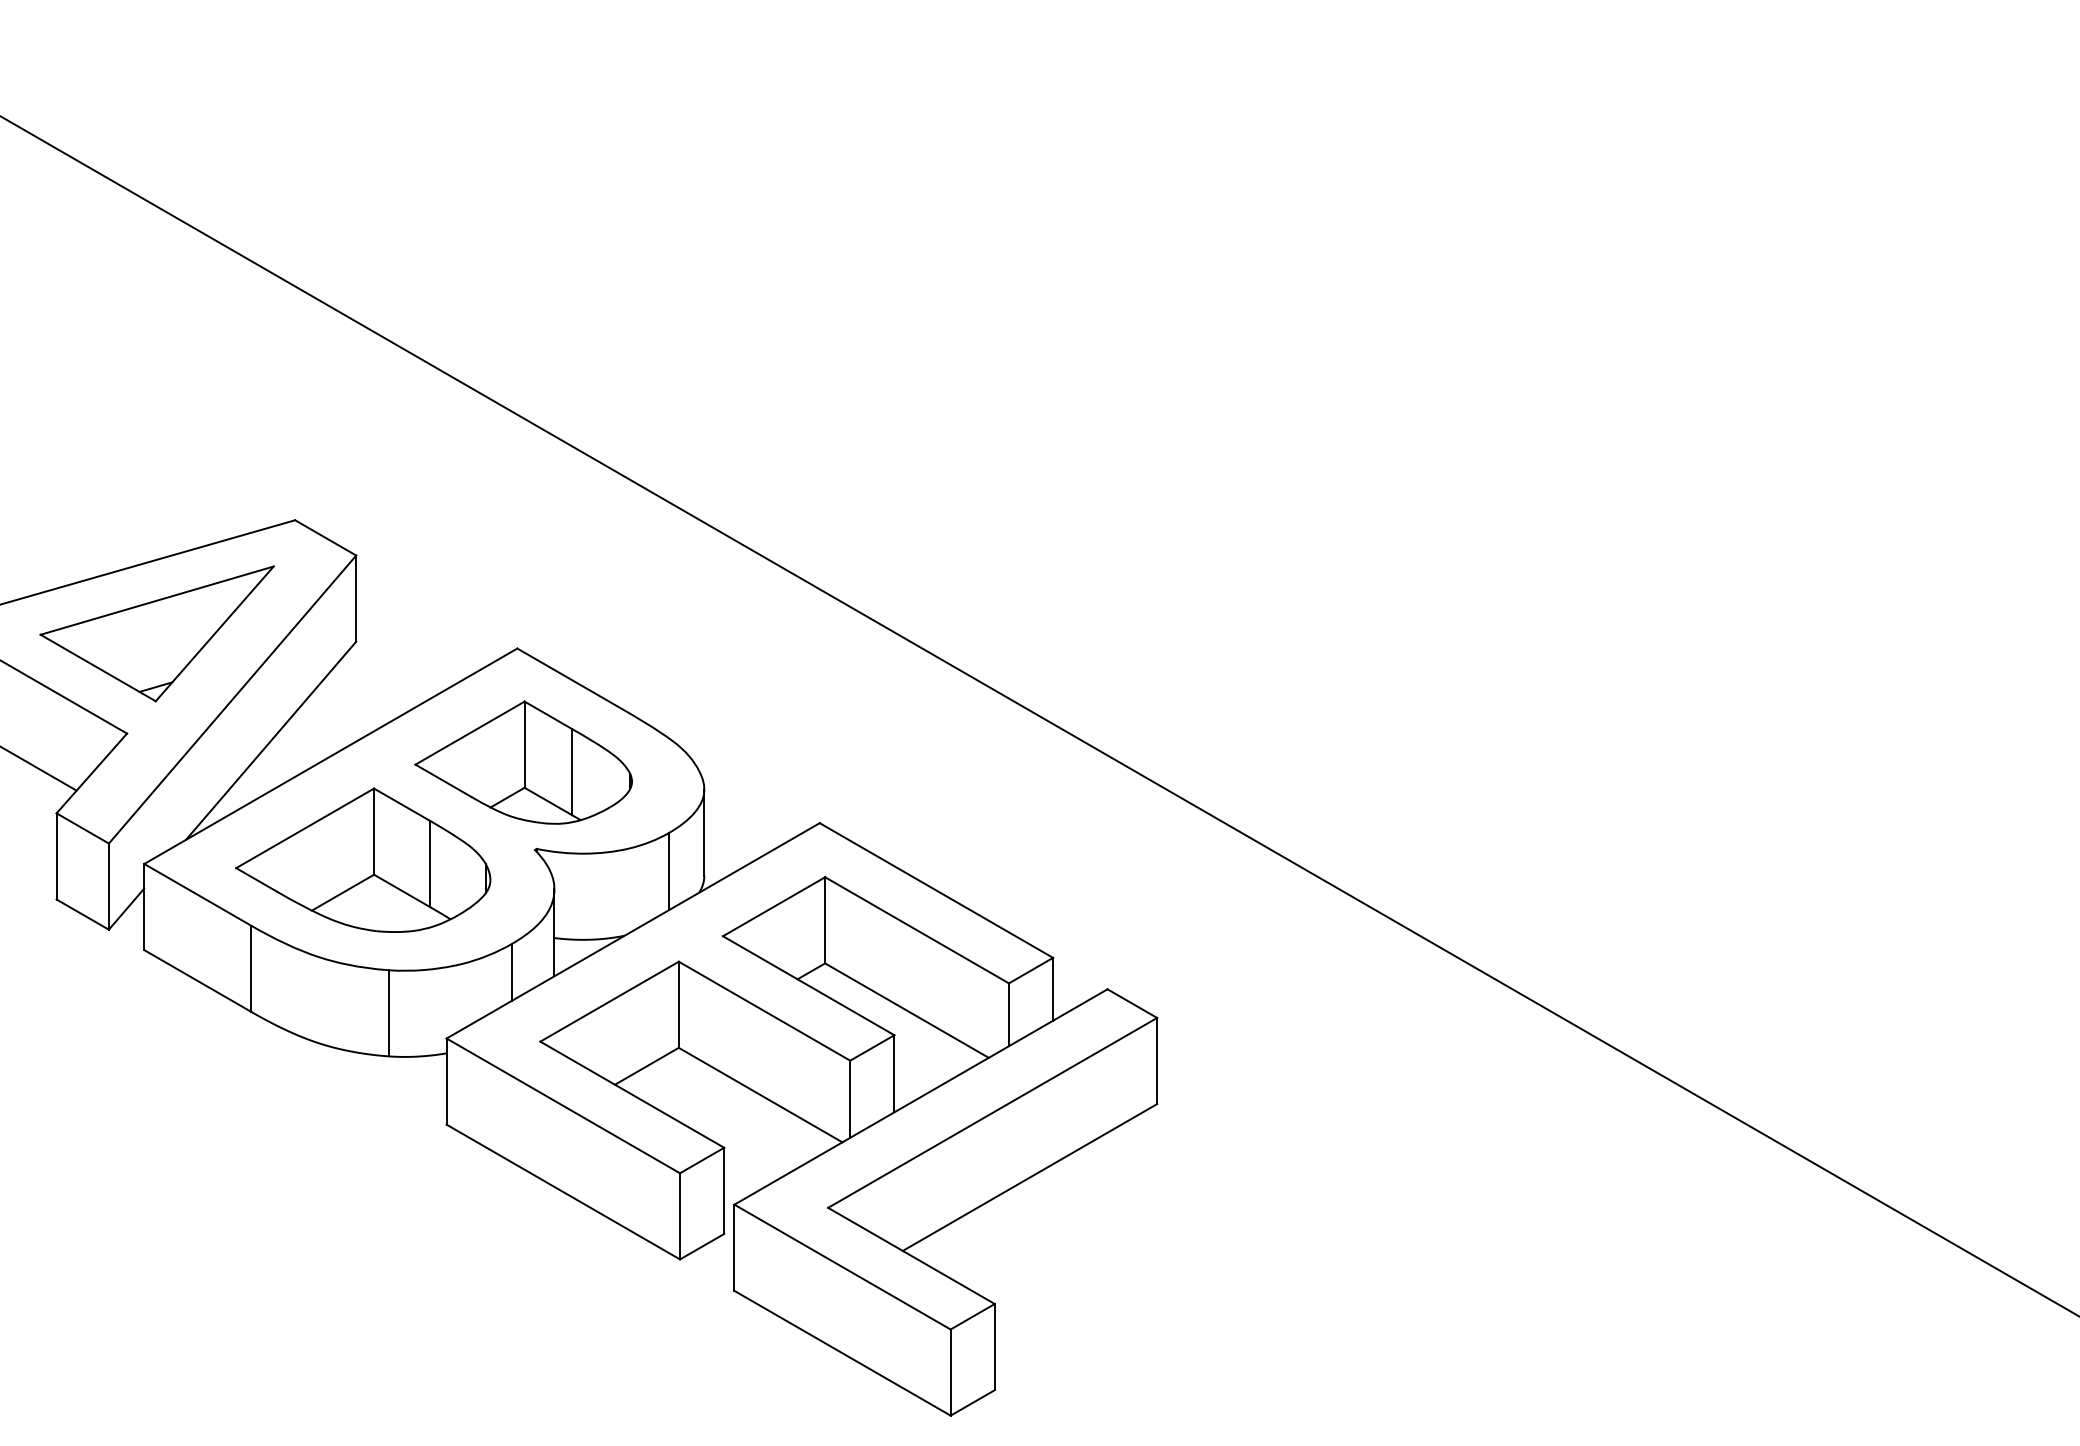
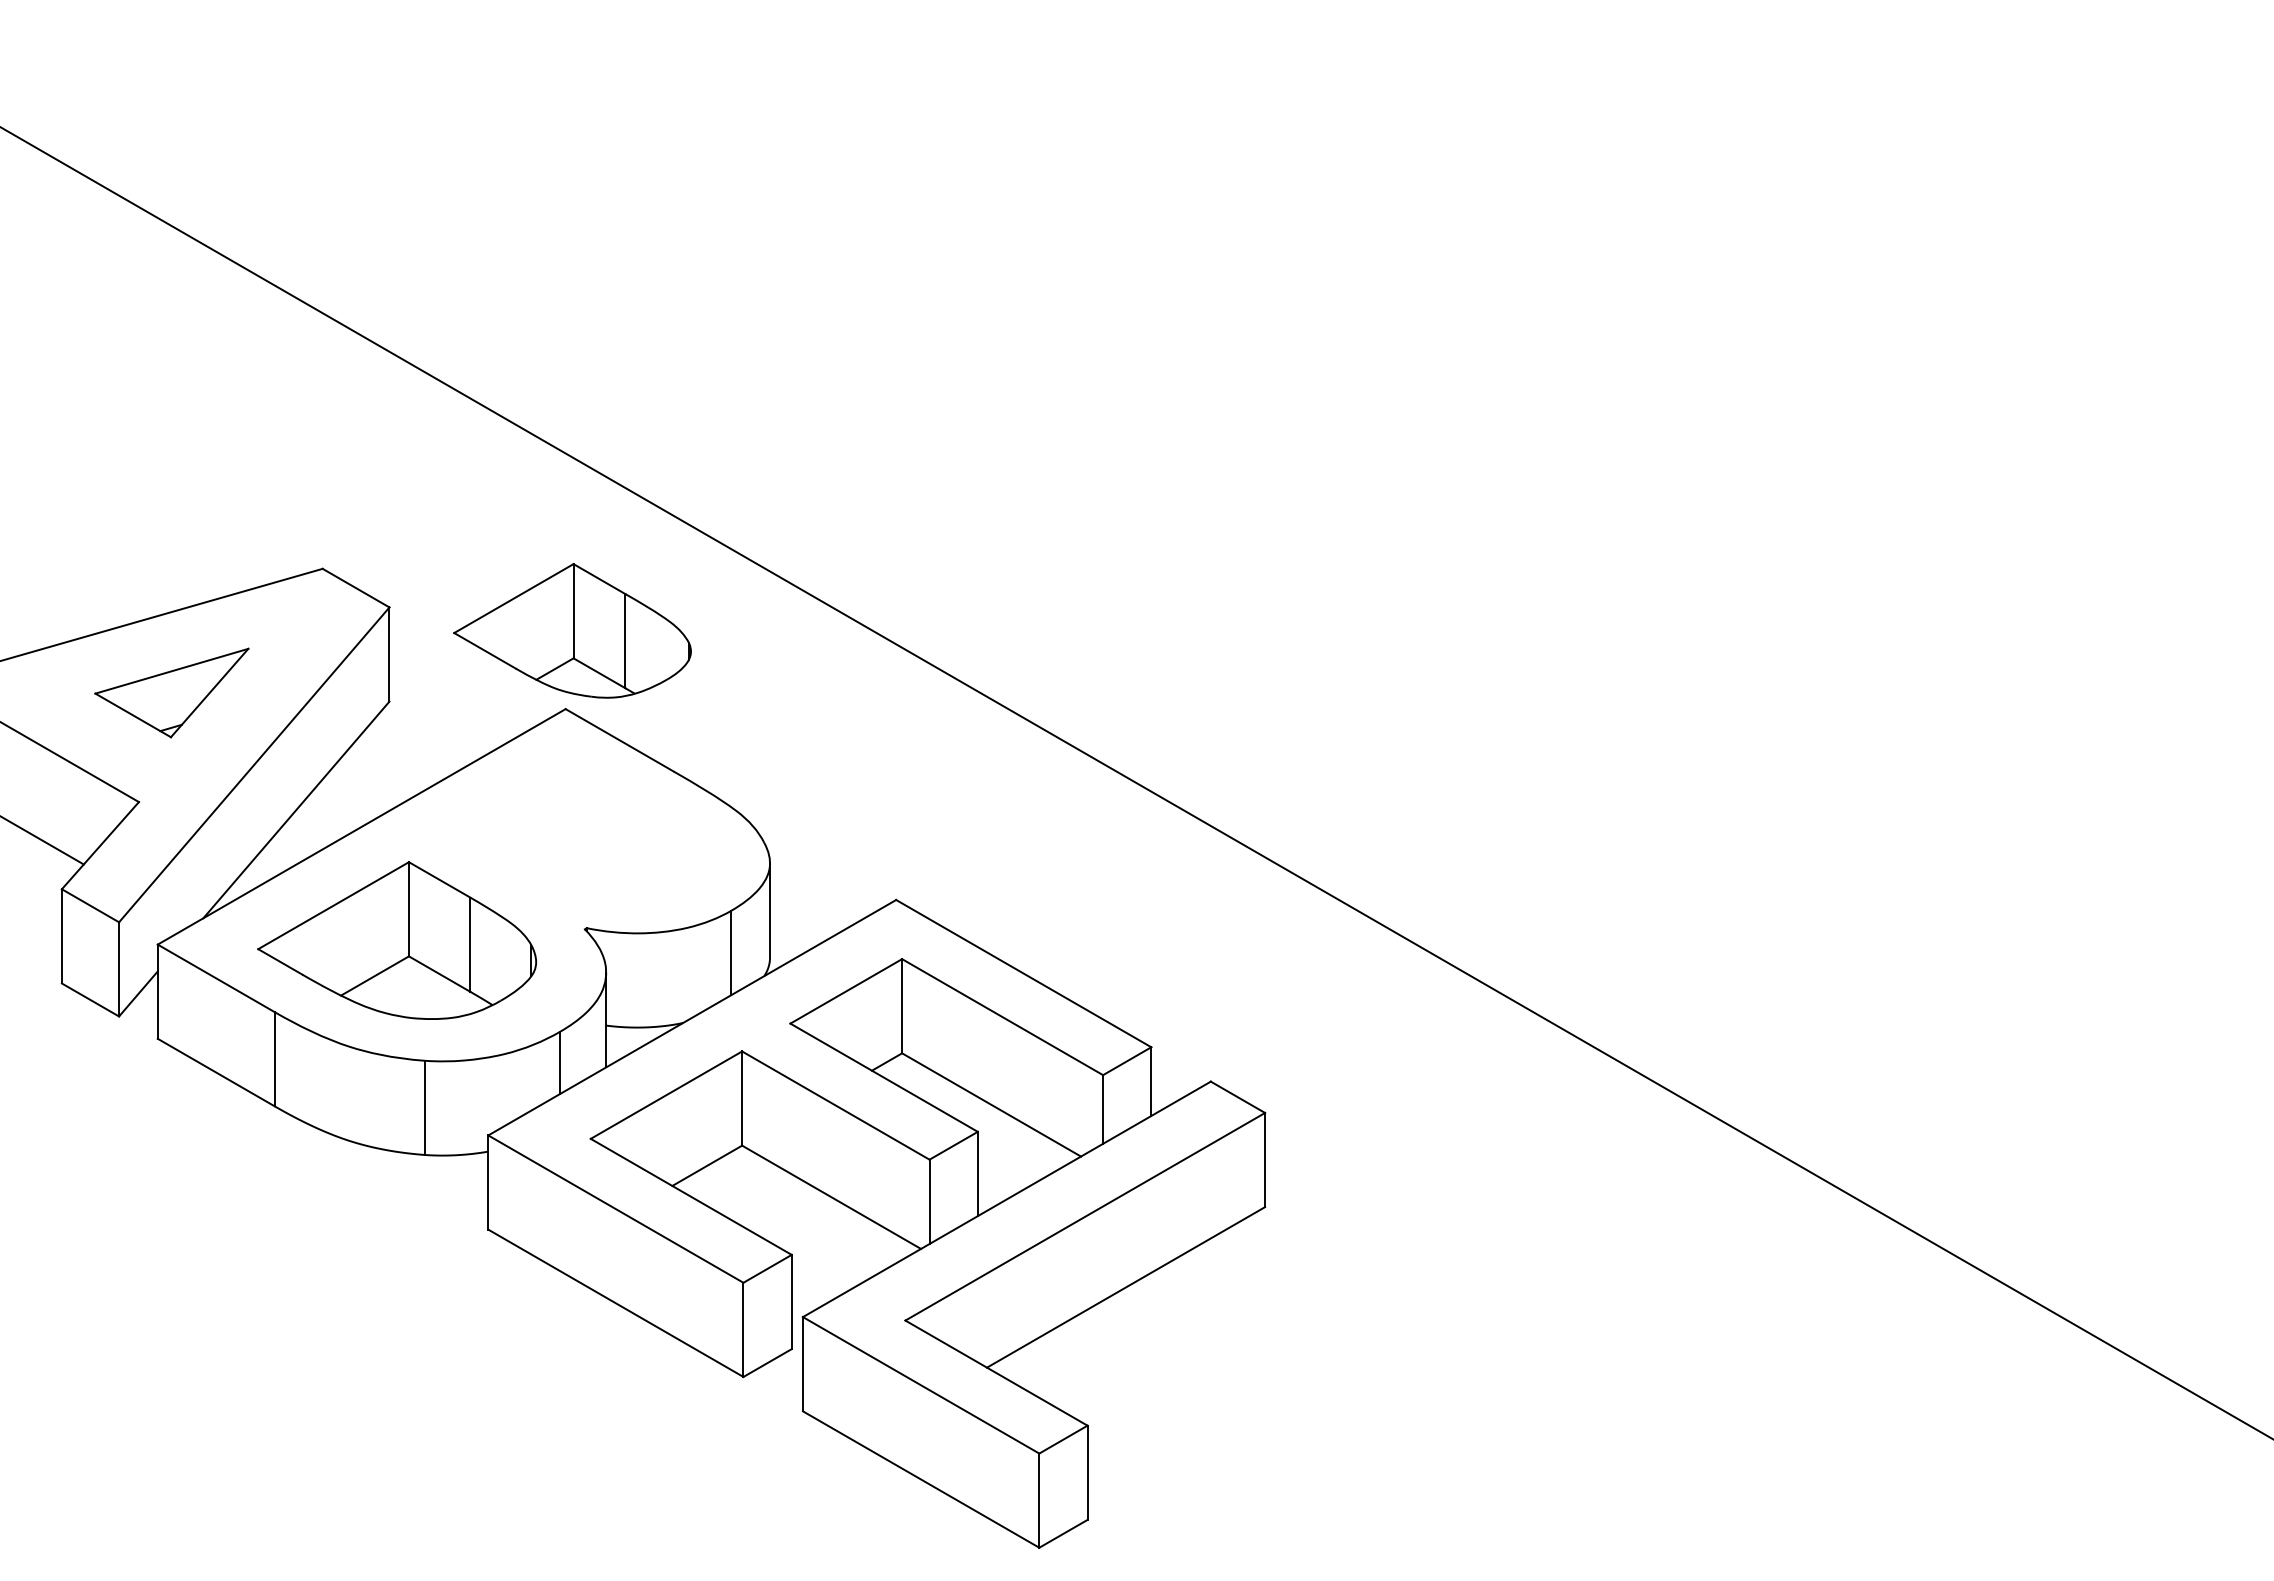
part: (156, 633) -> (171, 692), size x0.6
part: (523, 762) -> (572, 630), moved

